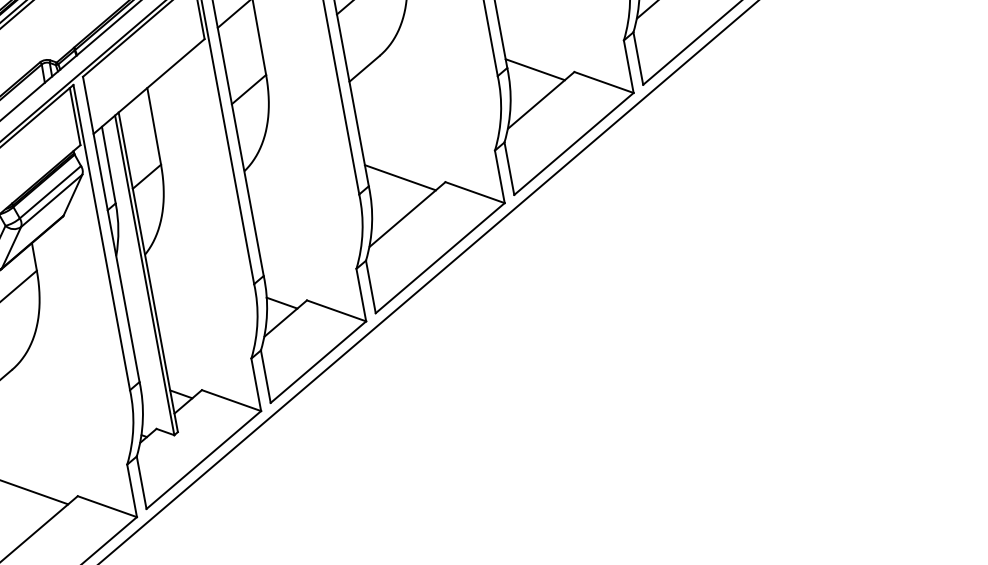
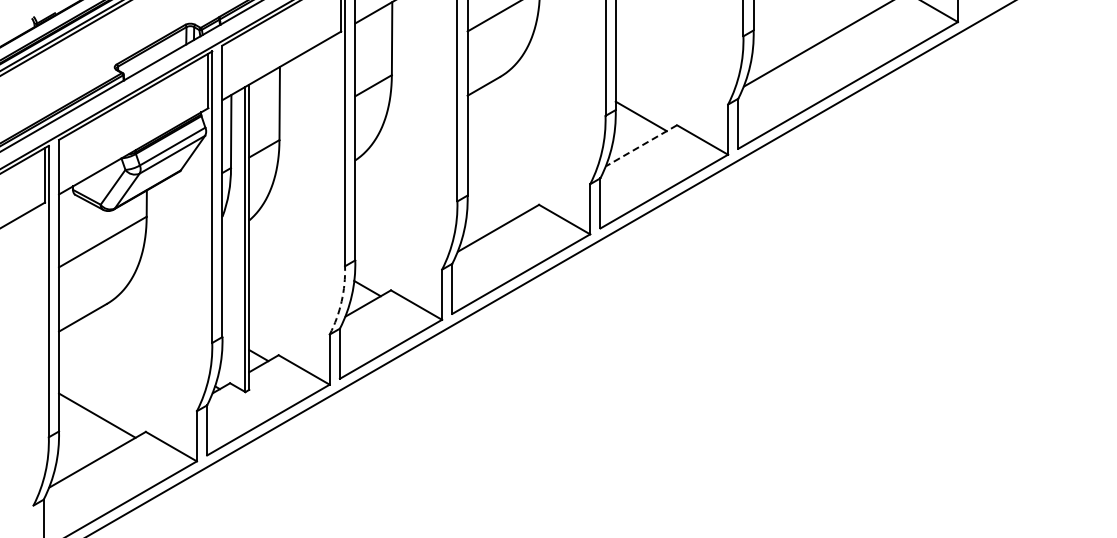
line: (541, 100) -> (641, 145), solid -> dashed
line: (399, 177) -> (497, 192), removed
arc: (257, 321) -> (341, 301), solid -> dashed

